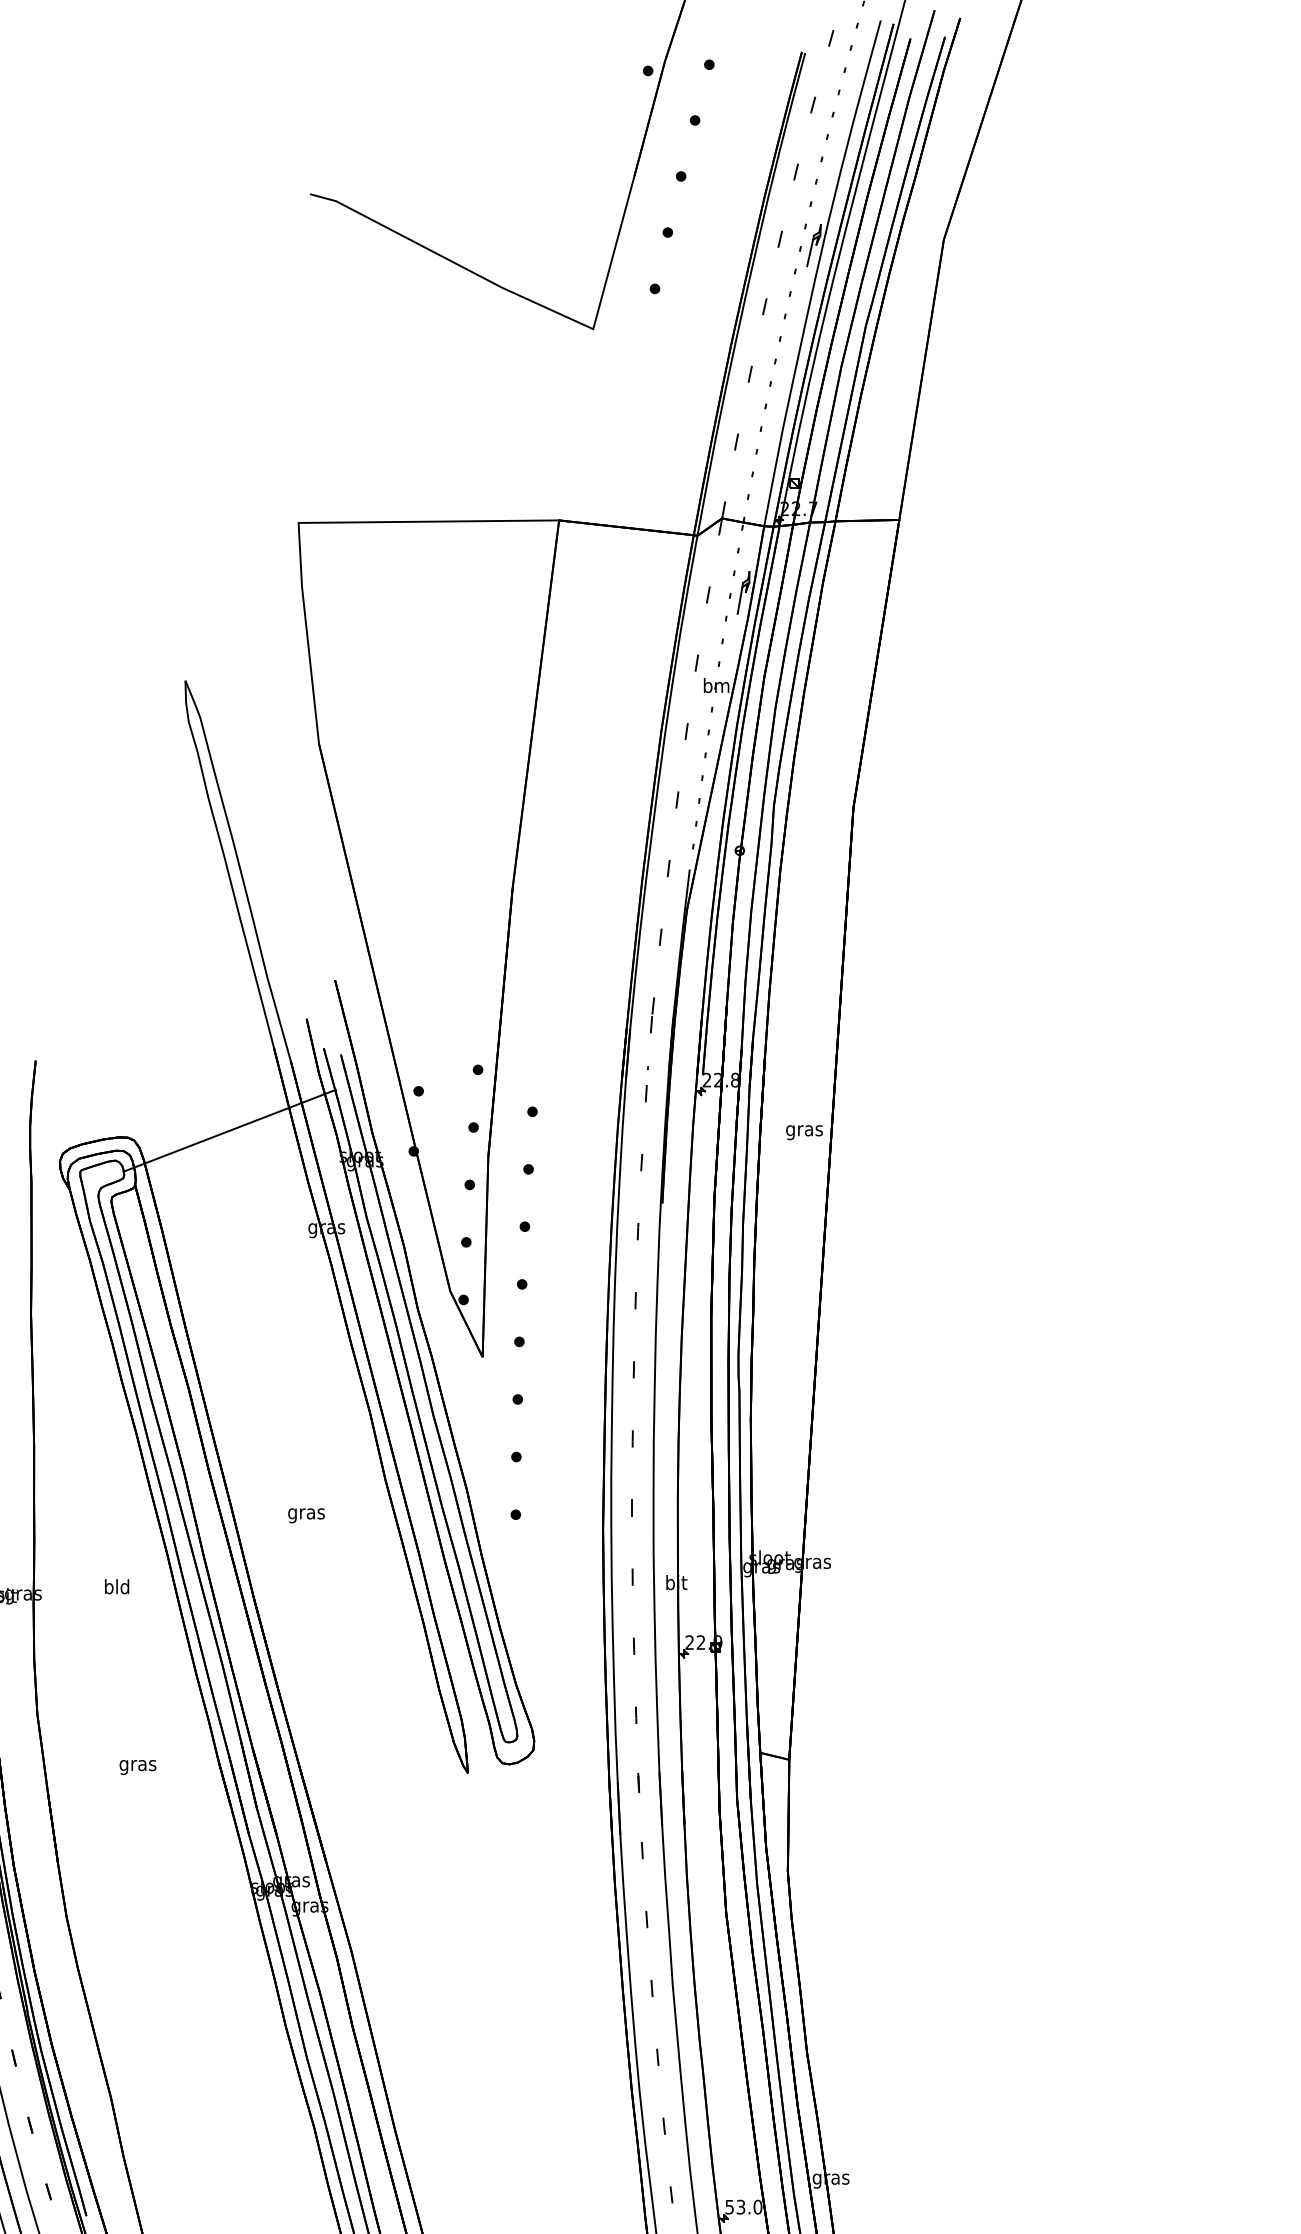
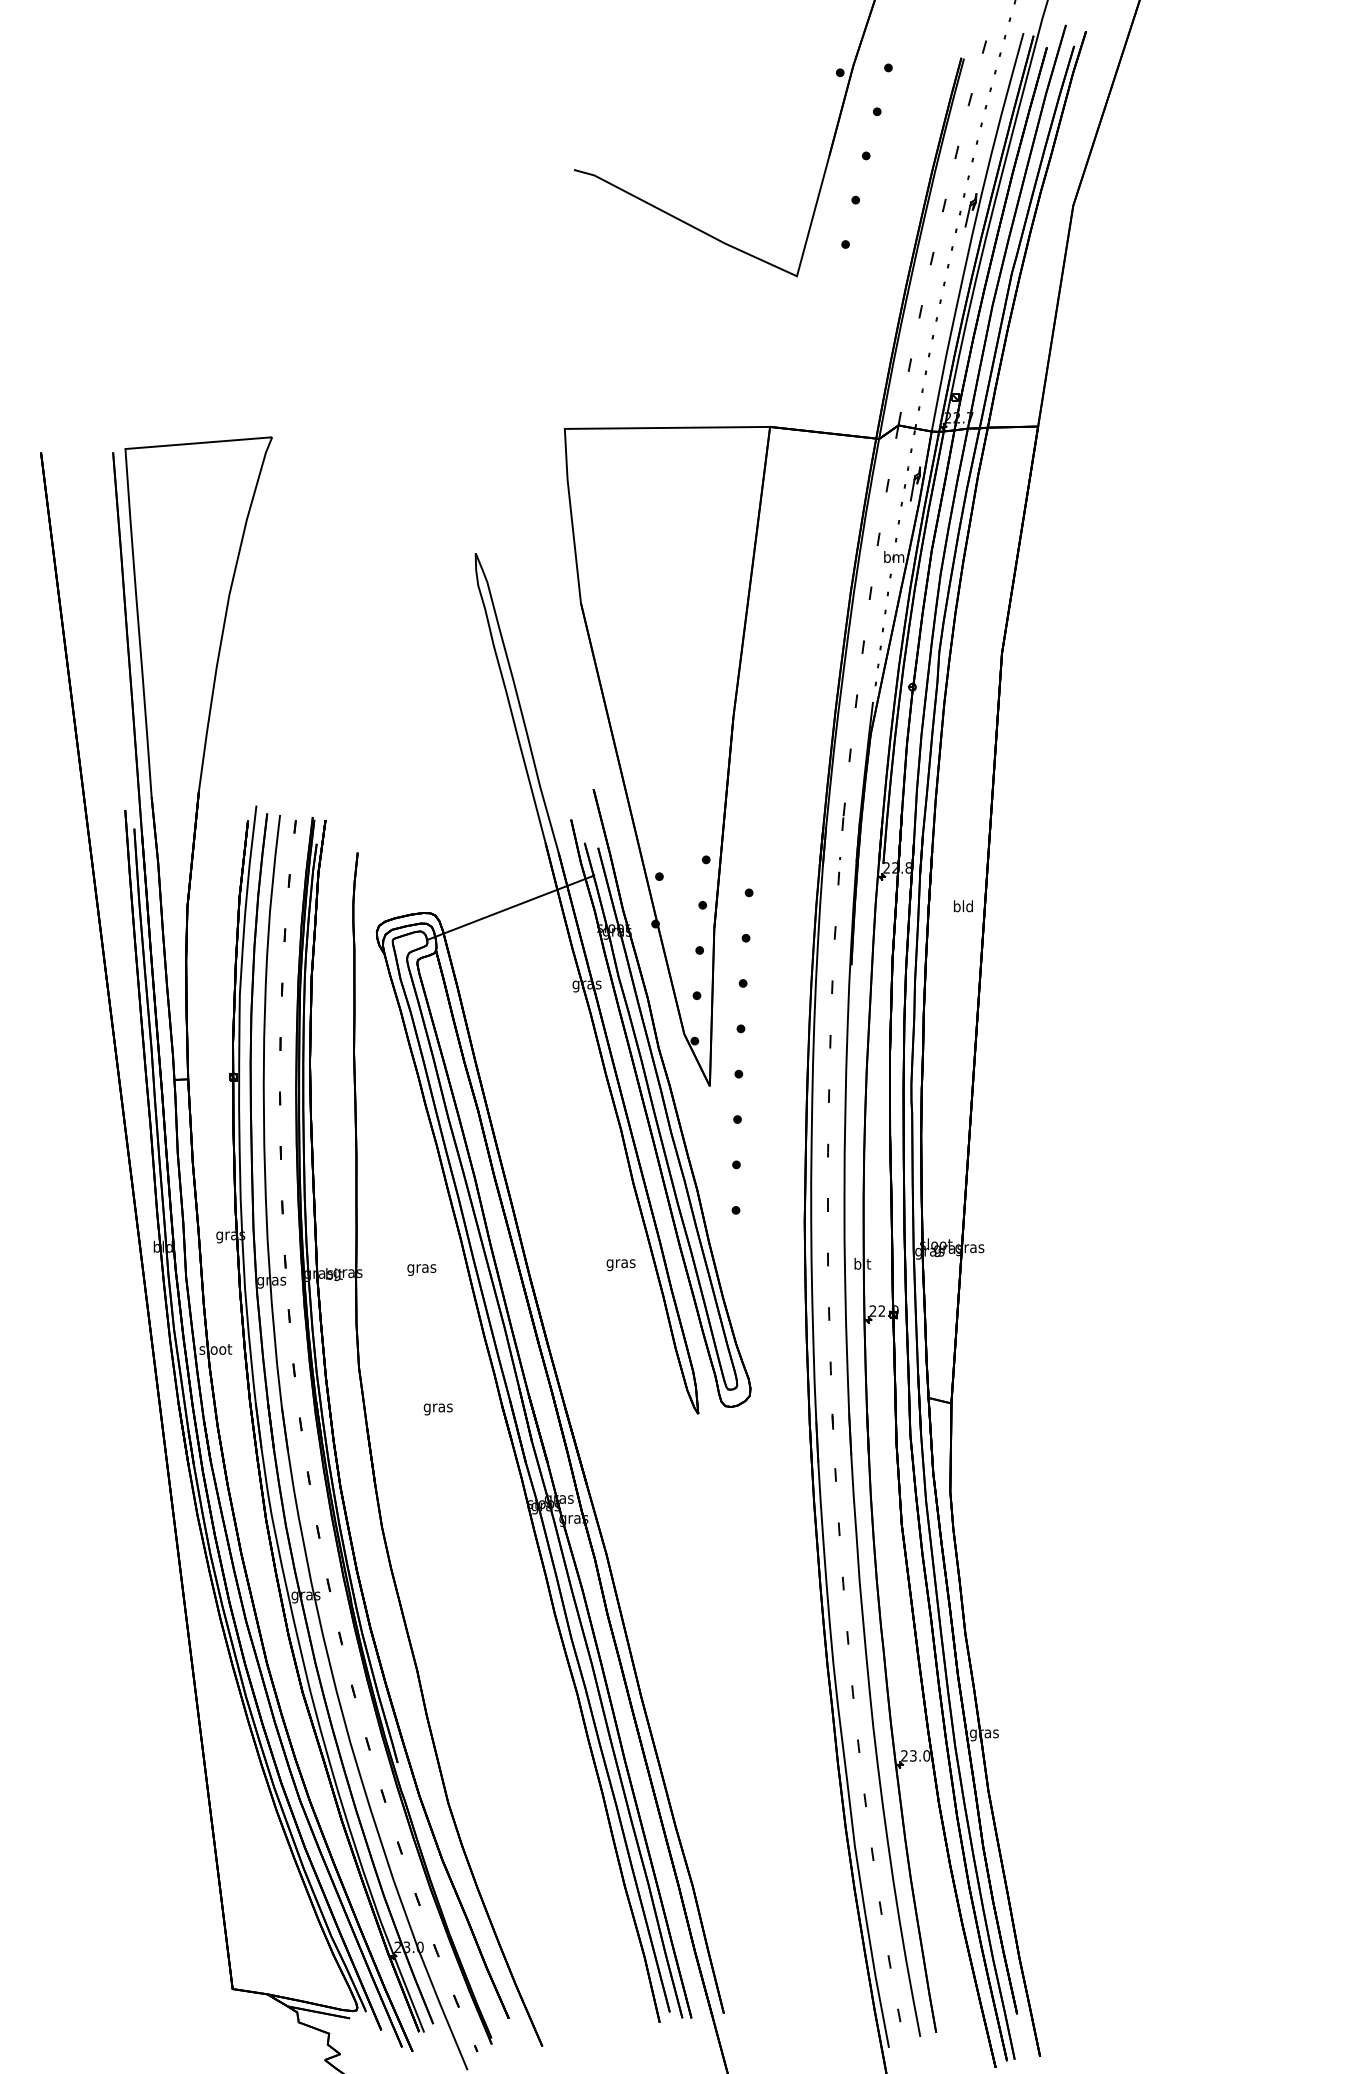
text: (804, 1130) -> (963, 907), gras -> bld
text: (305, 1516) -> (620, 1265), moved
text: (116, 1588) -> (421, 1268), bld -> gras
text: (729, 2206) -> (904, 1755), 53.0 -> 23.0

